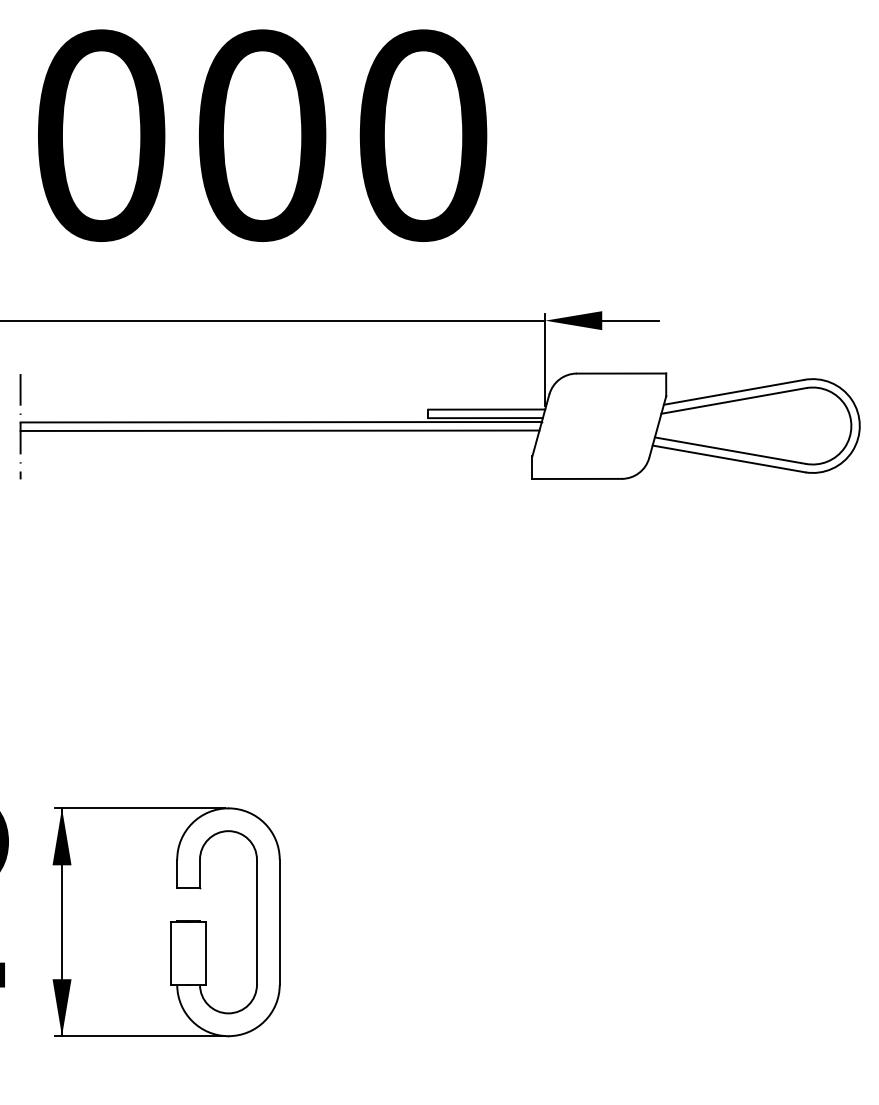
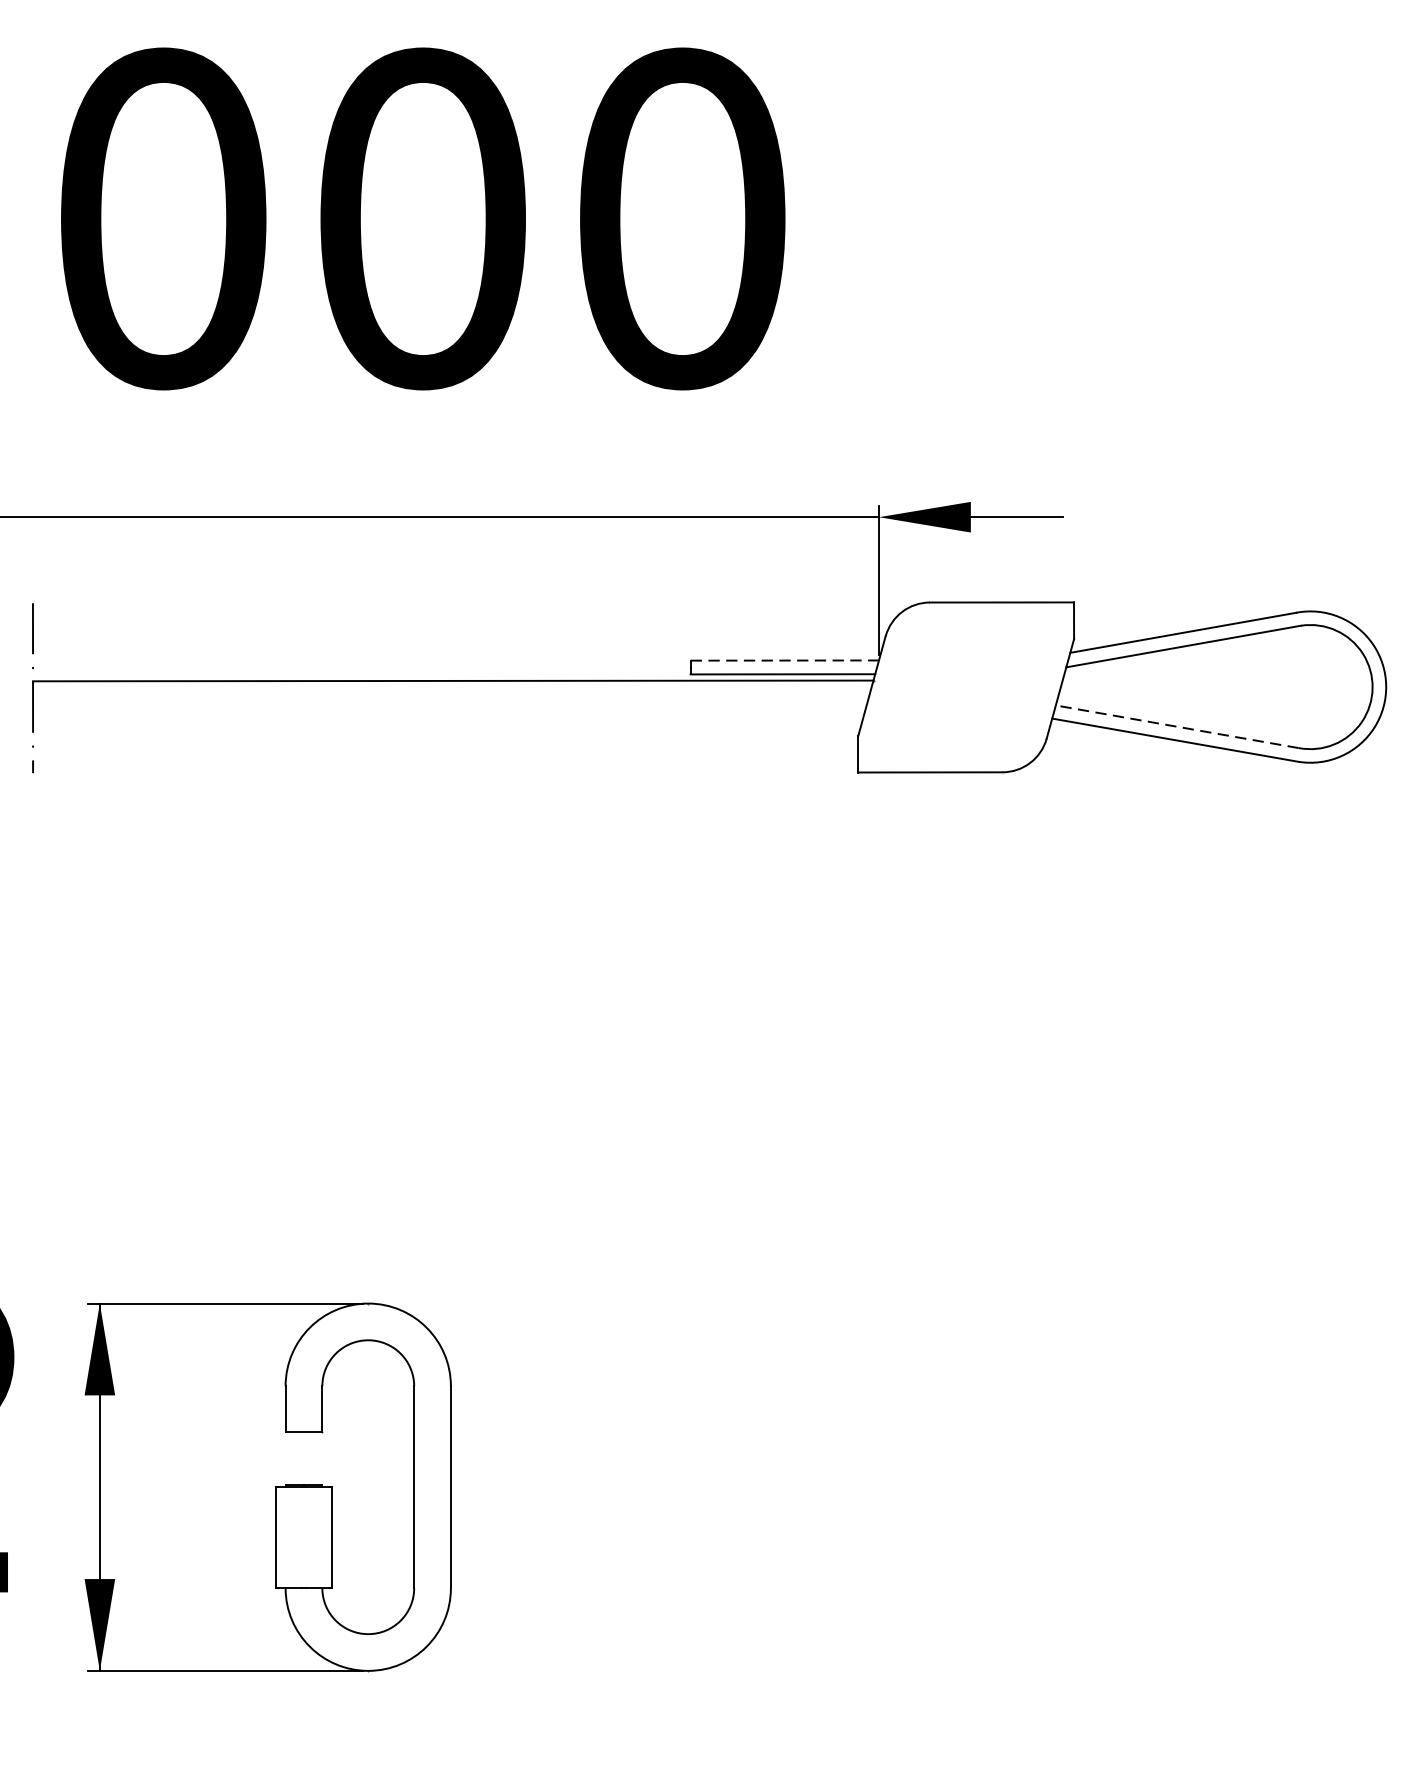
line: (487, 409) -> (785, 660), solid -> dashed
line: (279, 430) -> (450, 694), removed
line: (729, 450) -> (1176, 726), solid -> dashed

